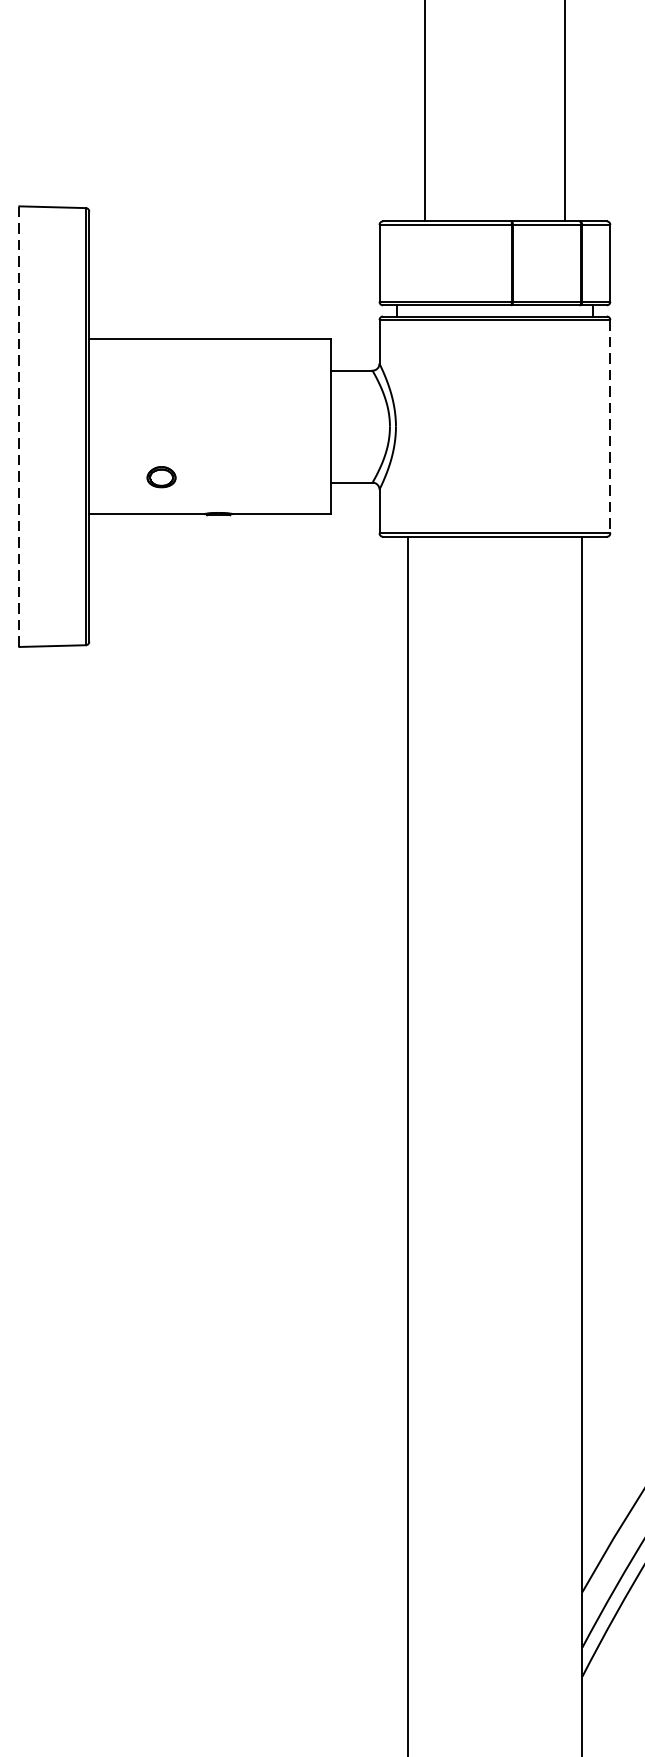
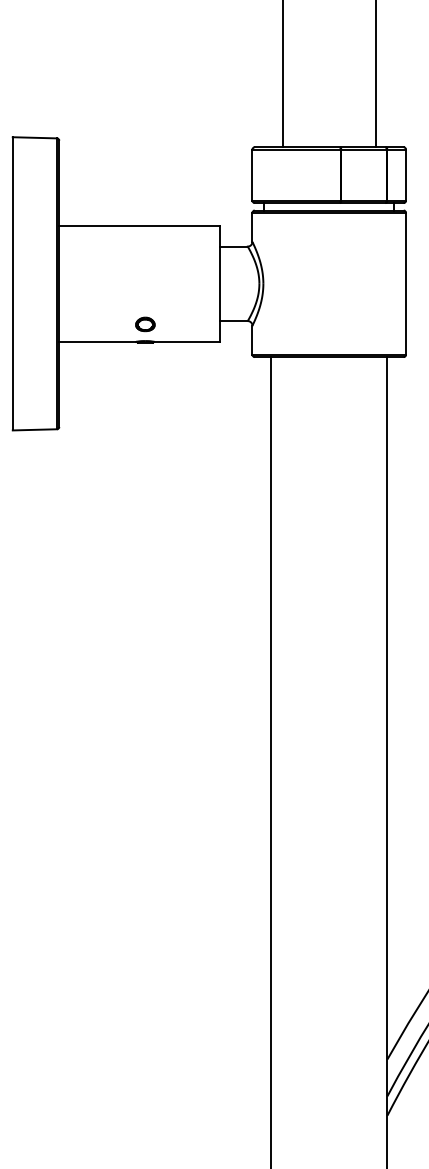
line: (18, 426) -> (12, 283), dashed -> solid
line: (611, 426) -> (406, 283), dashed -> solid
part: (161, 477) -> (145, 324), moved

